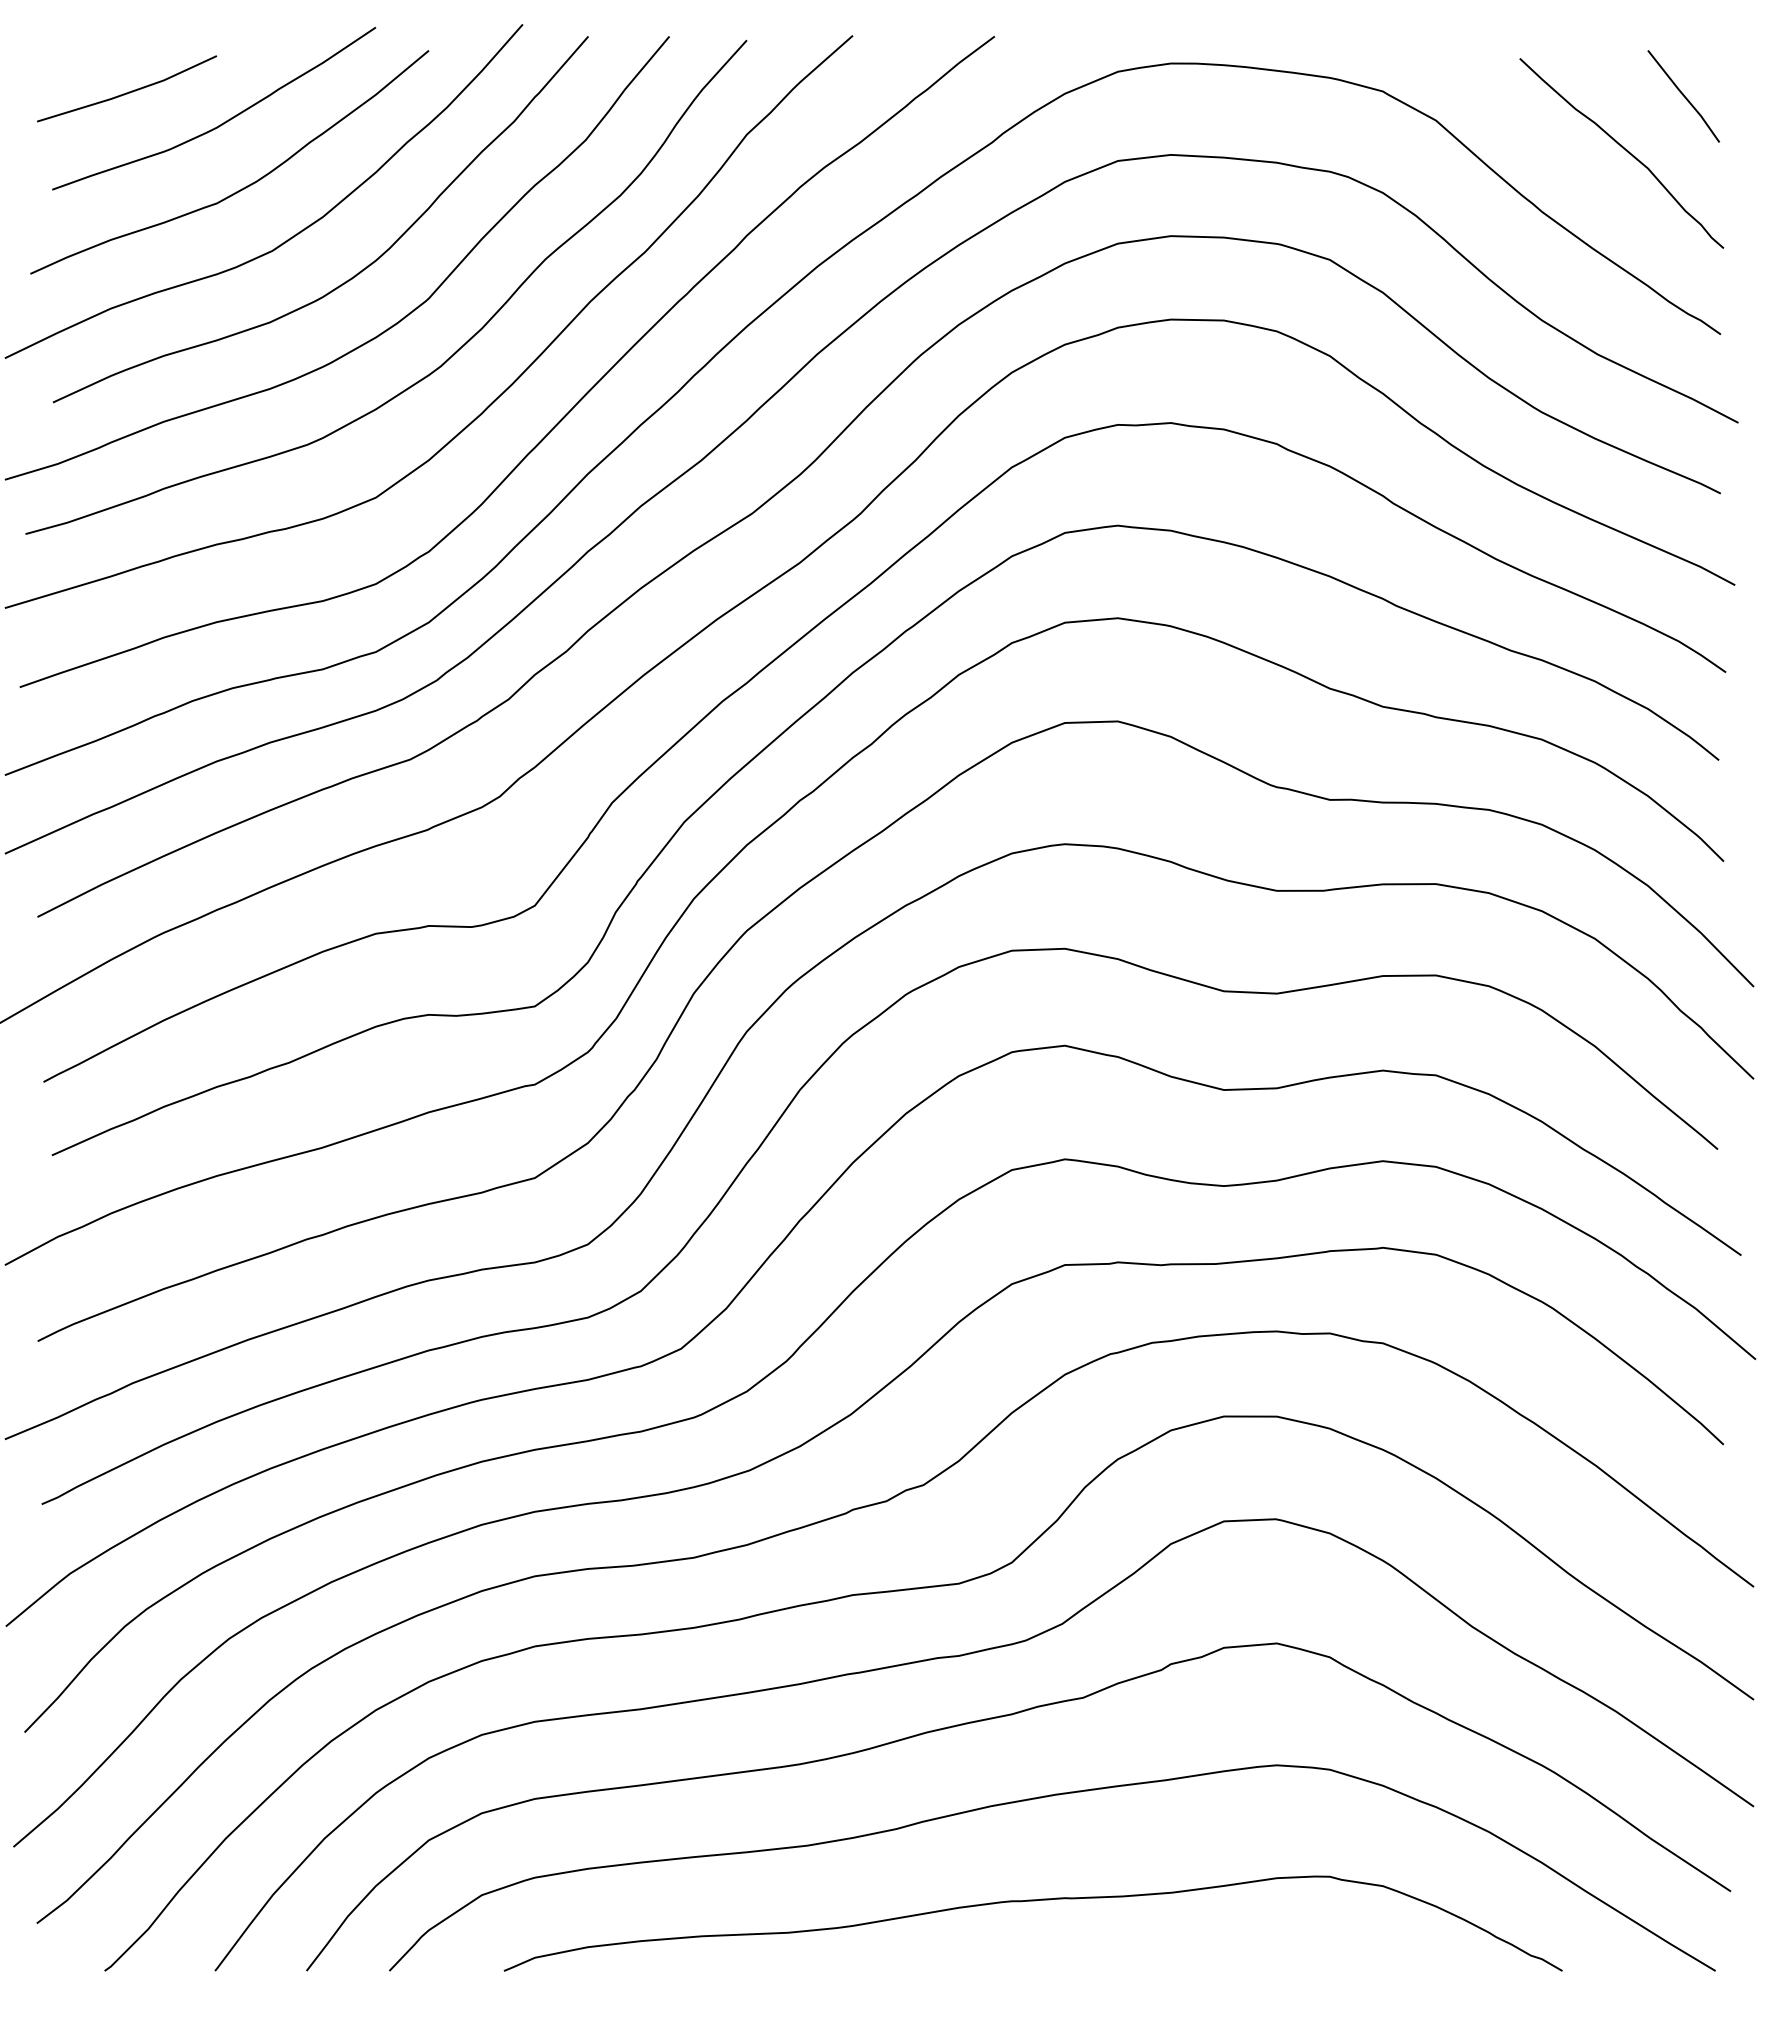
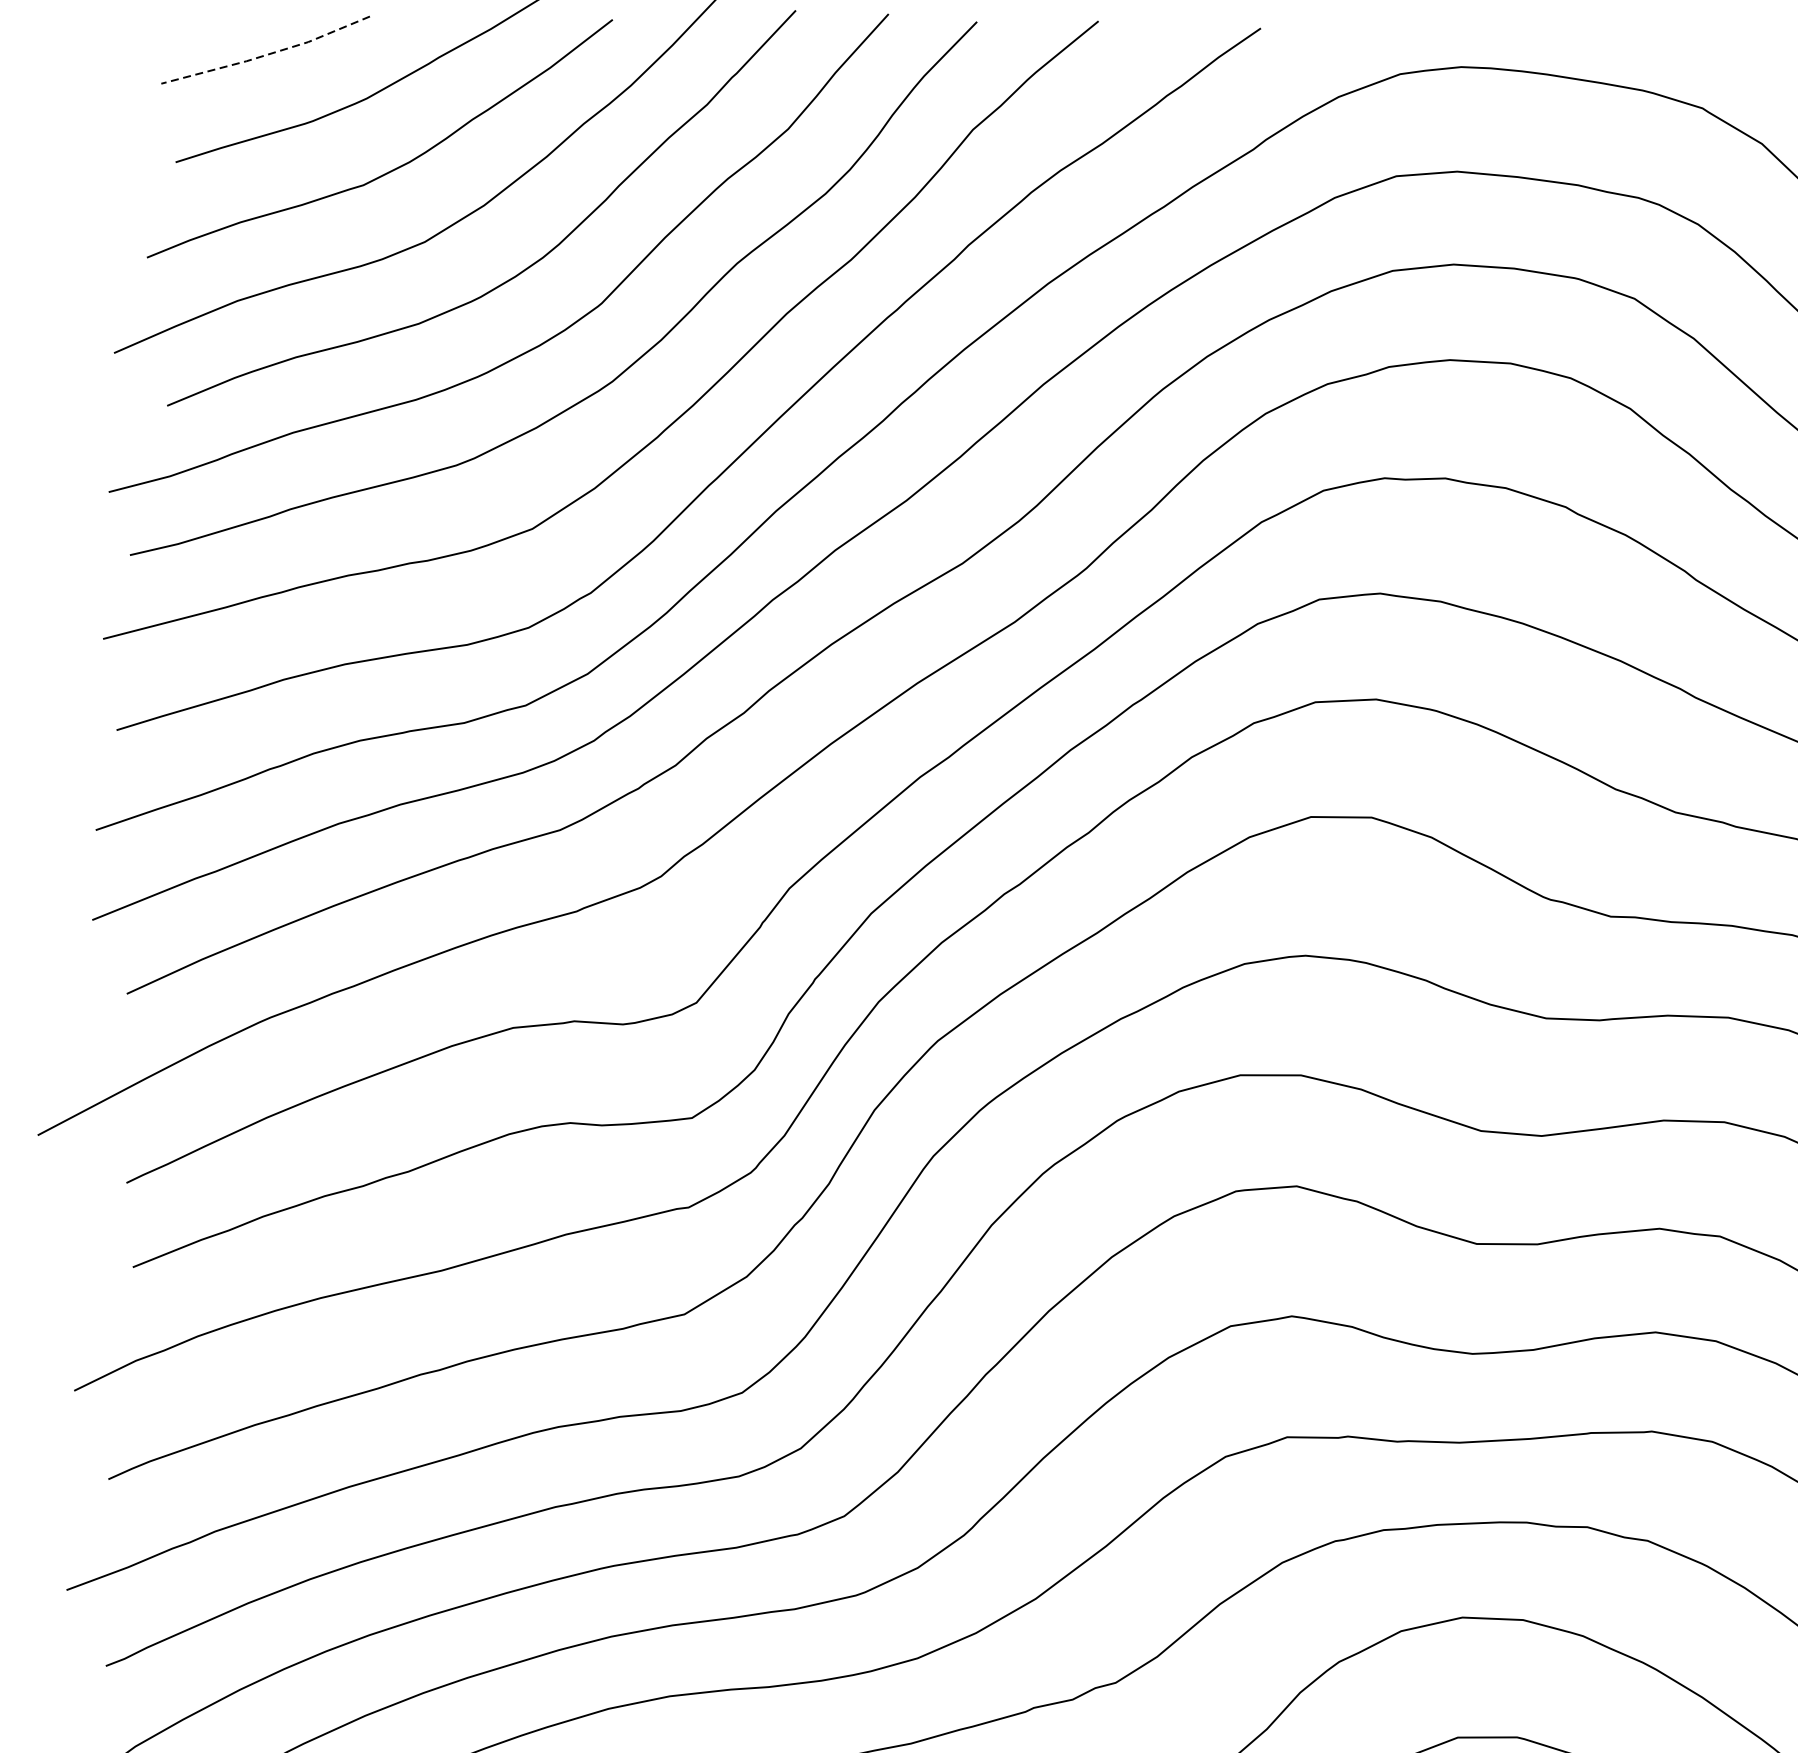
line: (128, 92) -> (267, 54), solid -> dashed

